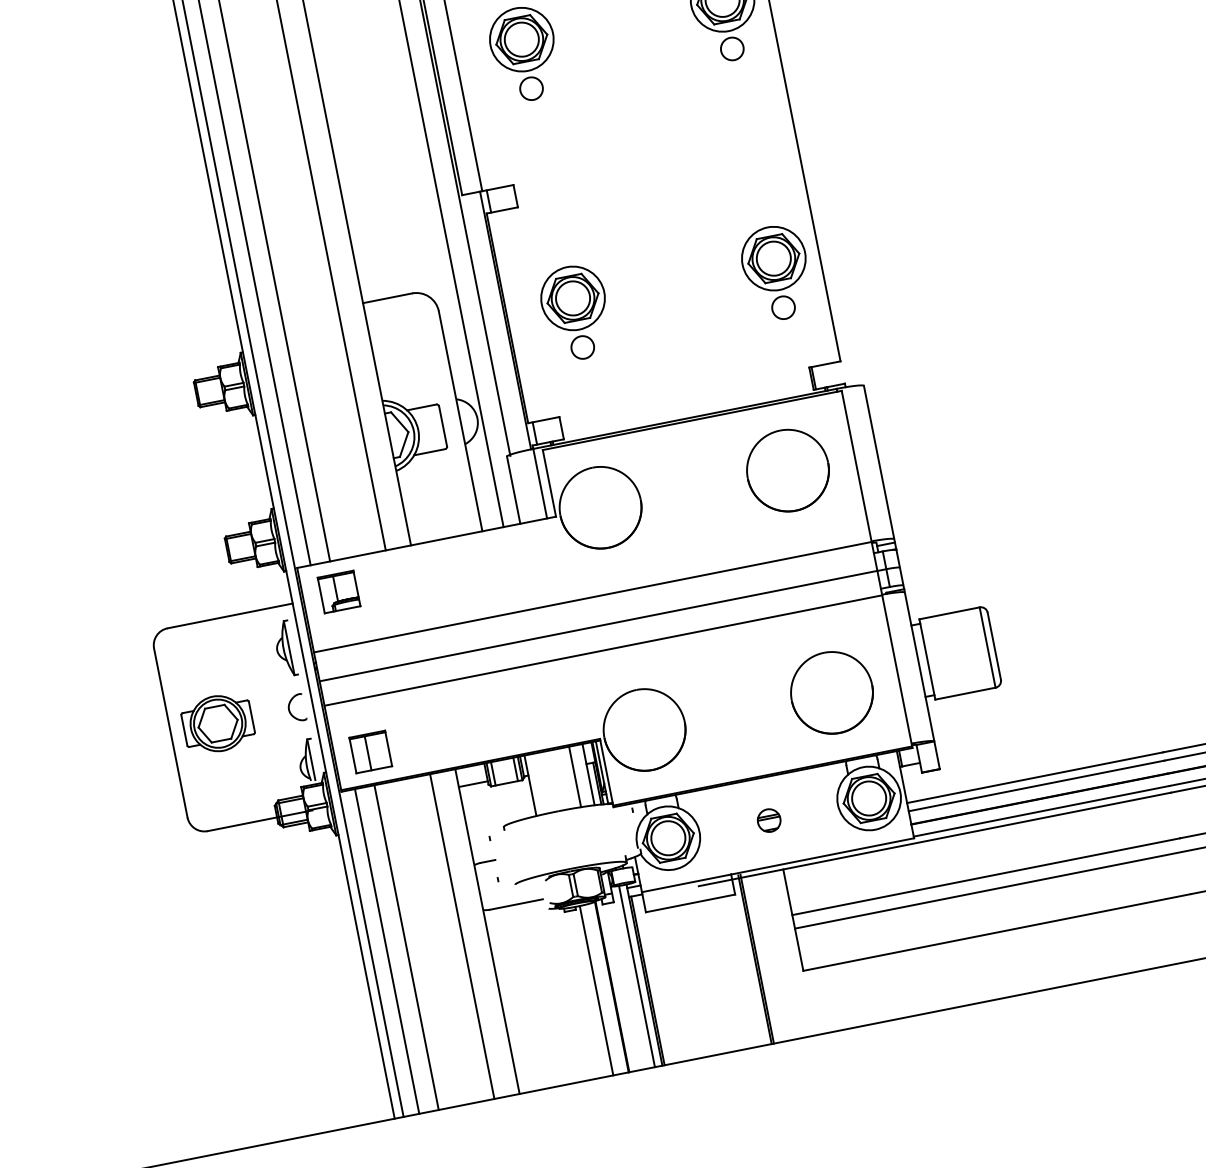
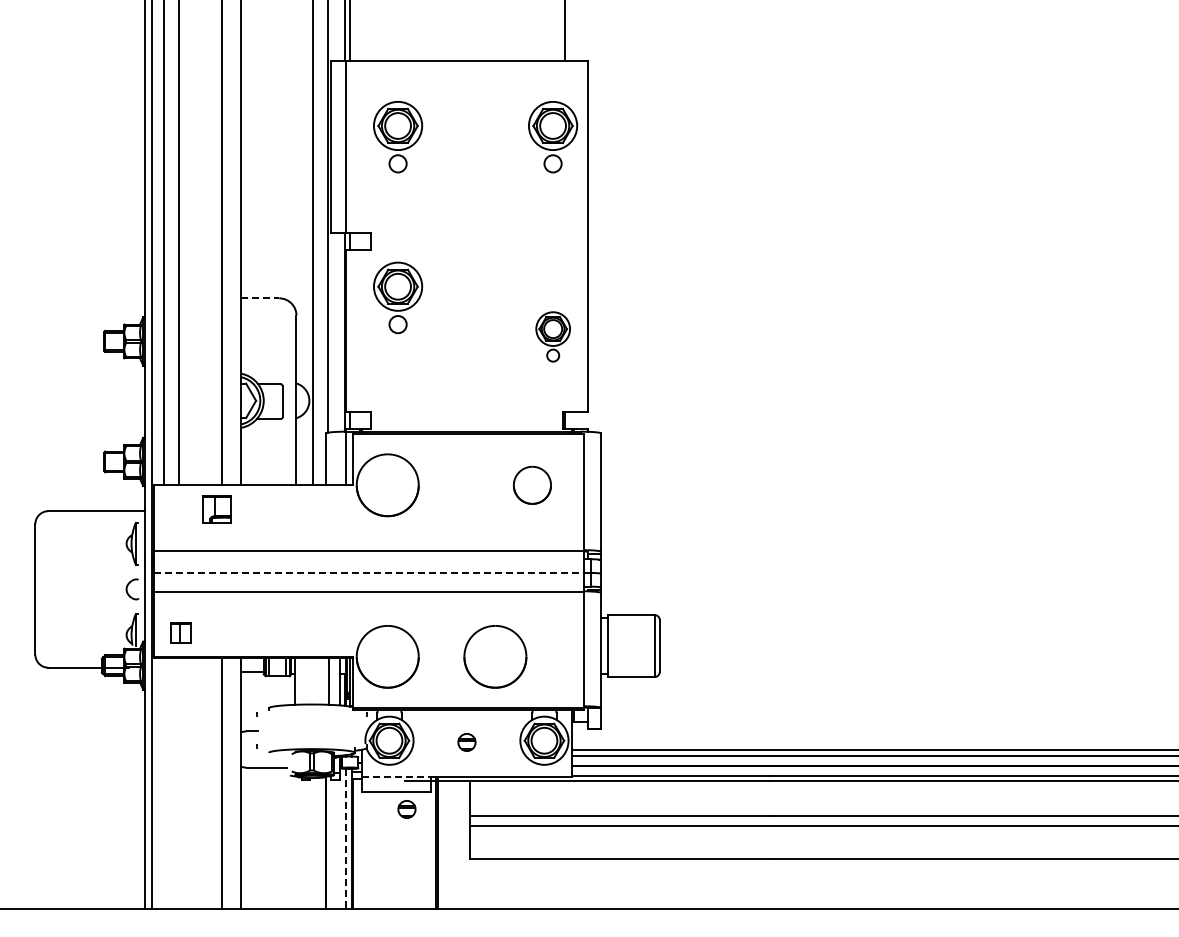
part: (777, 272) -> (553, 336), size x0.7
line: (387, 298) -> (260, 298), solid -> dashed
part: (576, 312) -> (398, 297), moved
part: (788, 470) -> (532, 485), size x0.6
part: (338, 592) -> (216, 509), moved
line: (599, 625) -> (369, 572), solid -> dashed
part: (832, 692) -> (495, 656), moved
part: (217, 723) -> (71, 589), removed
part: (369, 751) -> (180, 632), size x0.7
line: (686, 882) -> (396, 776), solid -> dashed
part: (708, 922) -> (406, 809), added
line: (406, 947) -> (178, 783), removed
line: (386, 951) -> (163, 783), removed
line: (636, 976) -> (345, 838), solid -> dashed
line: (596, 990) -> (313, 843), removed

